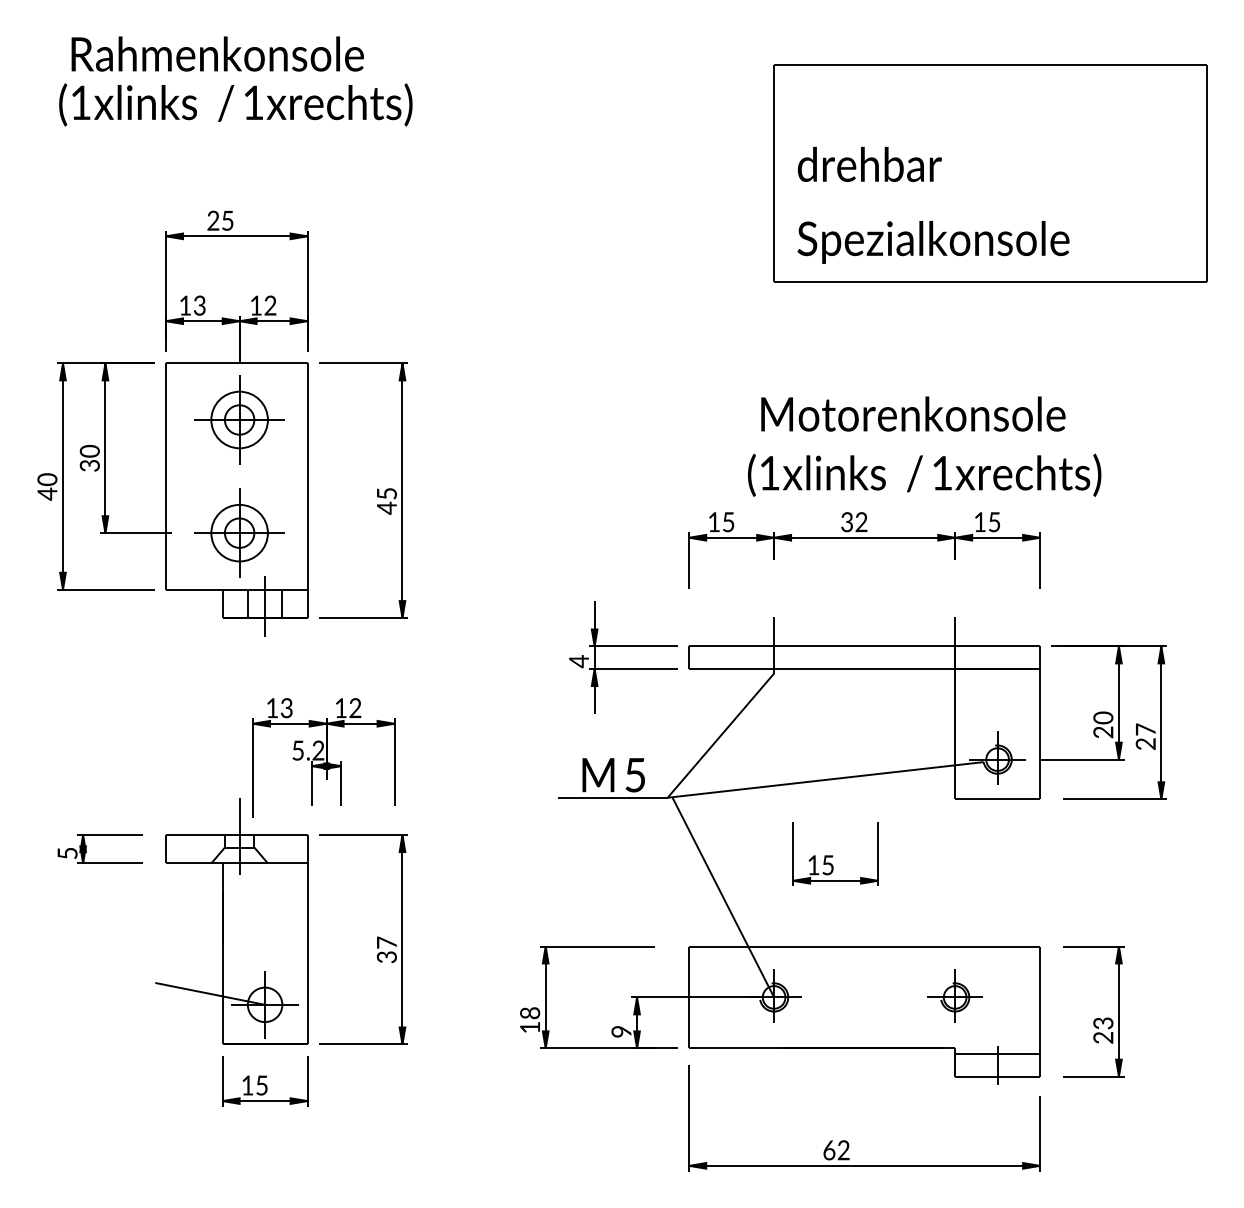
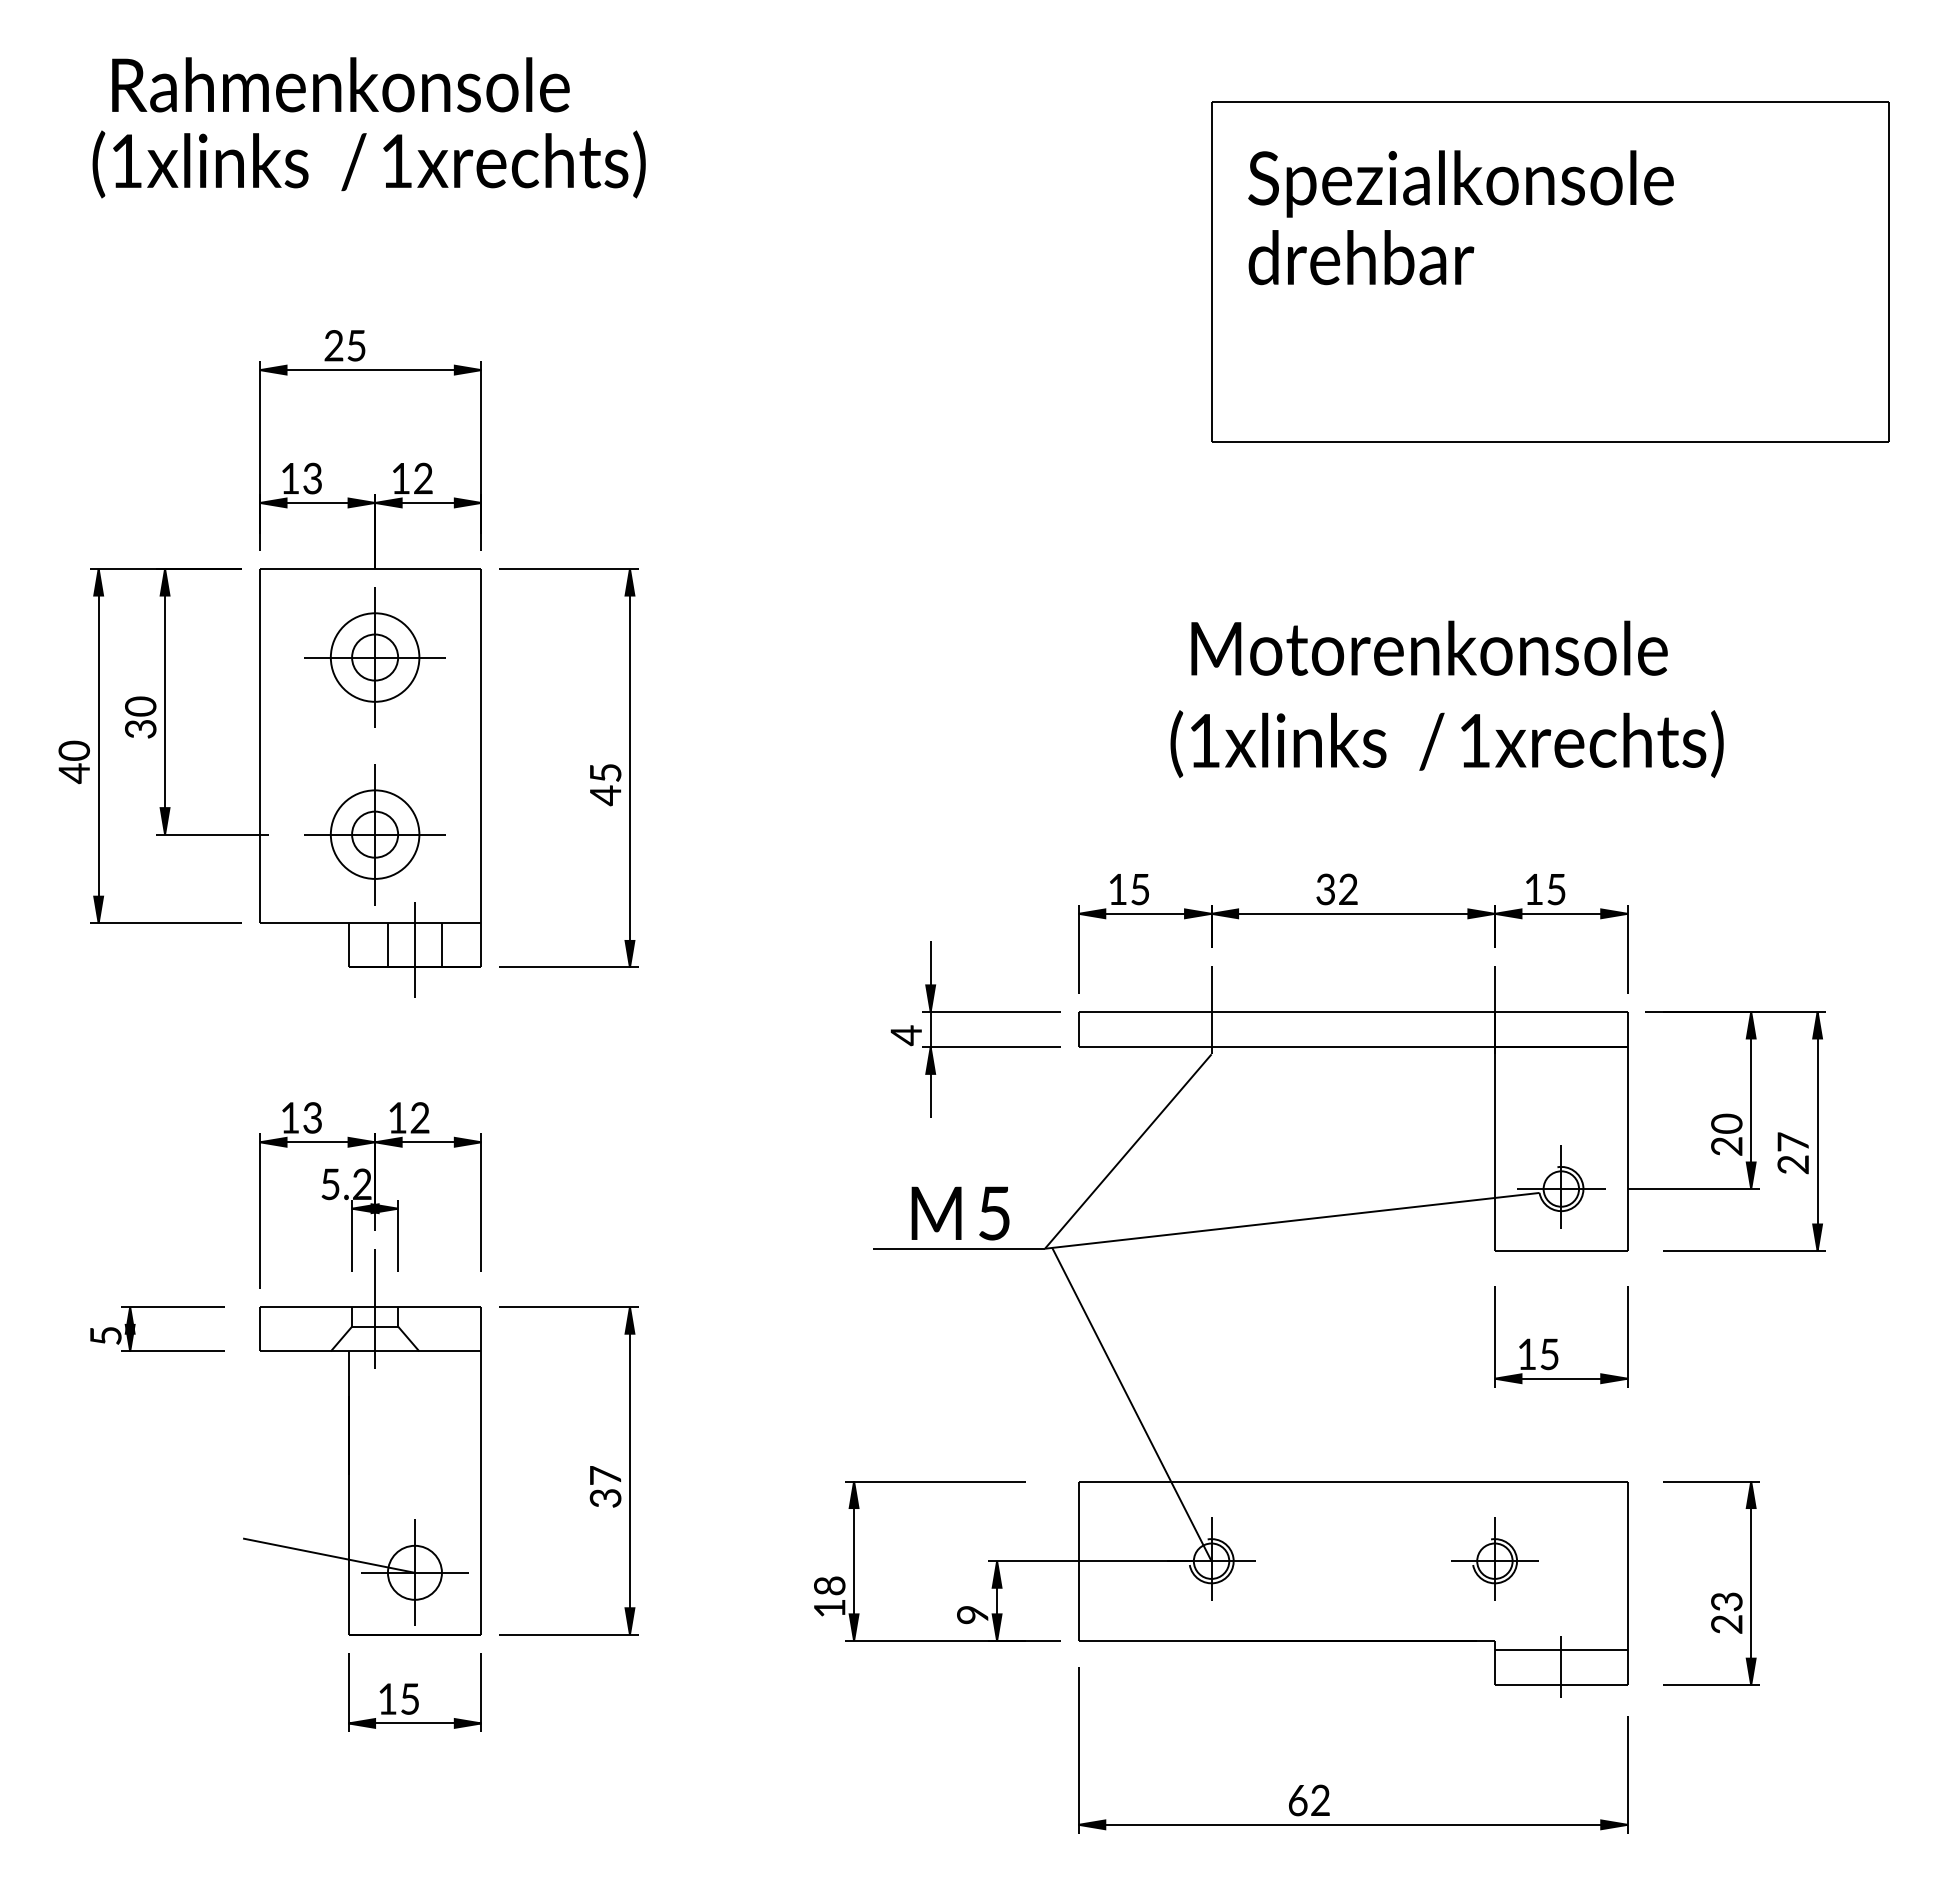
text: (933, 242) -> (1460, 184), moved
part: (864, 538) -> (1353, 914), moved
part: (323, 757) -> (370, 1195), moved
part: (835, 853) -> (1561, 1335), moved

